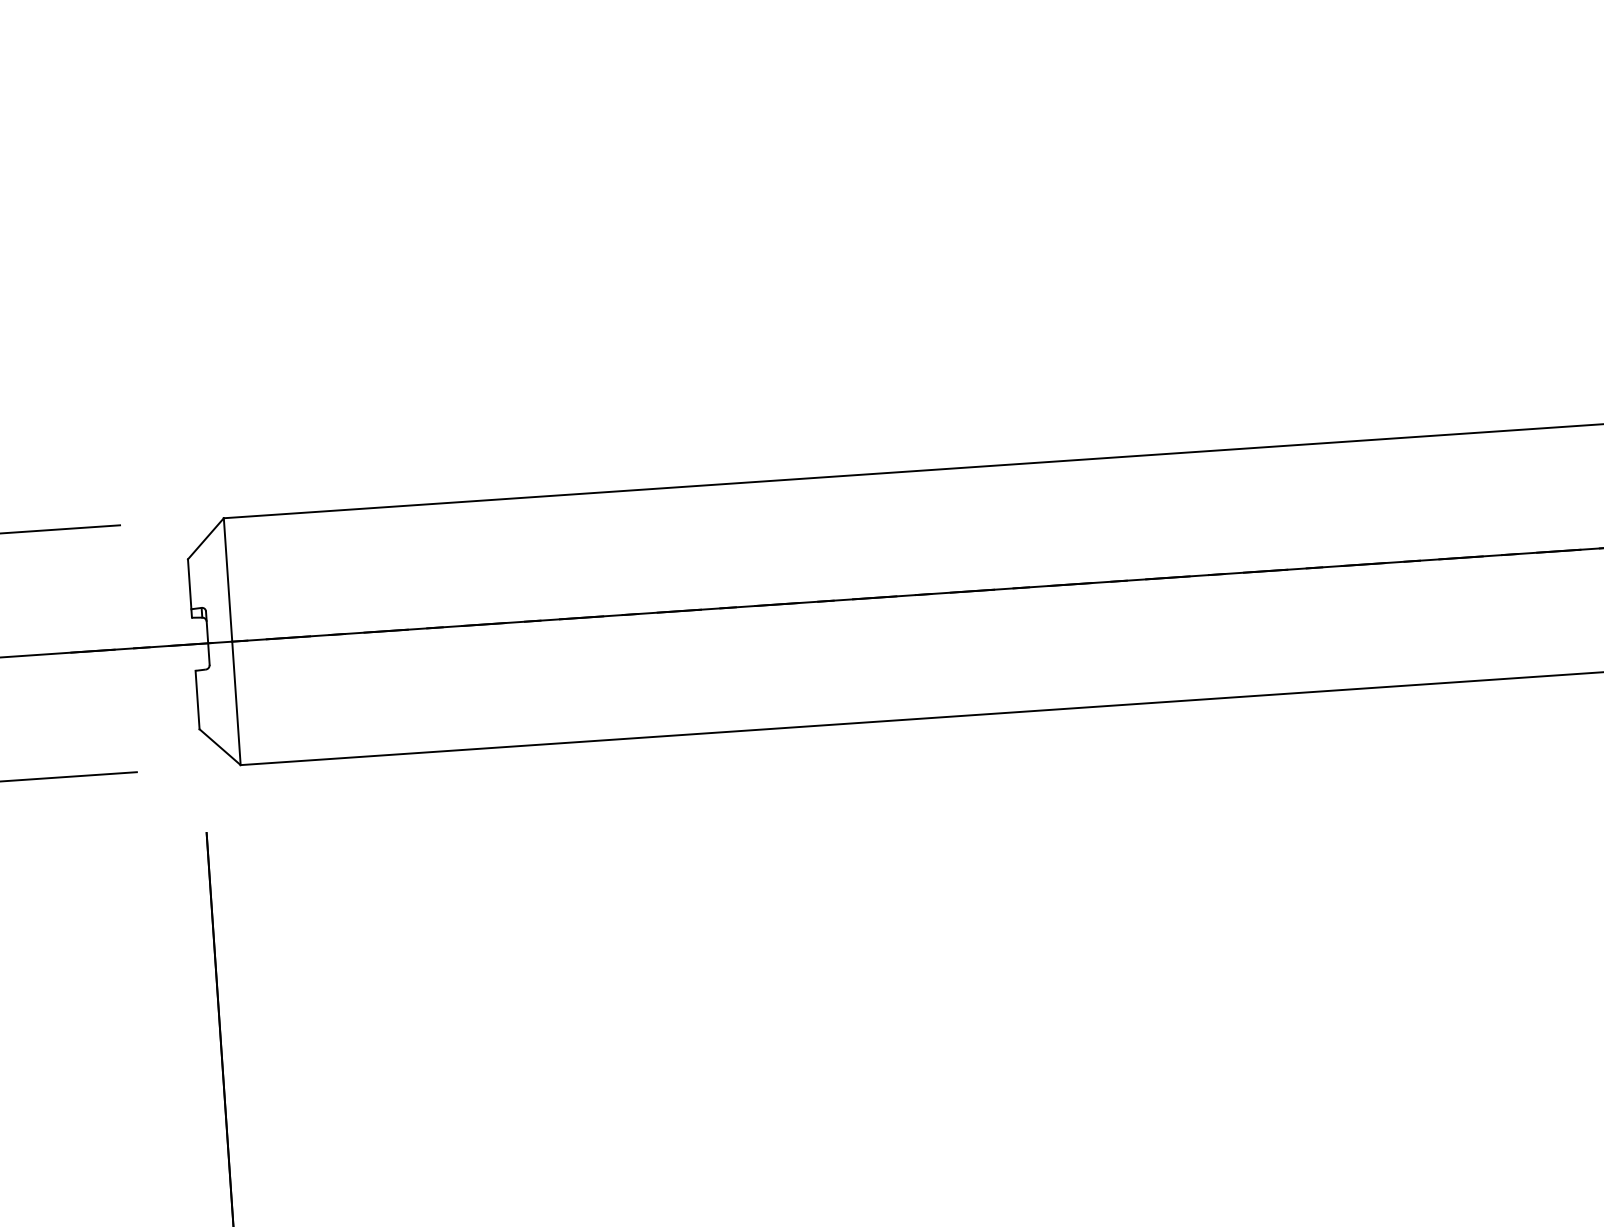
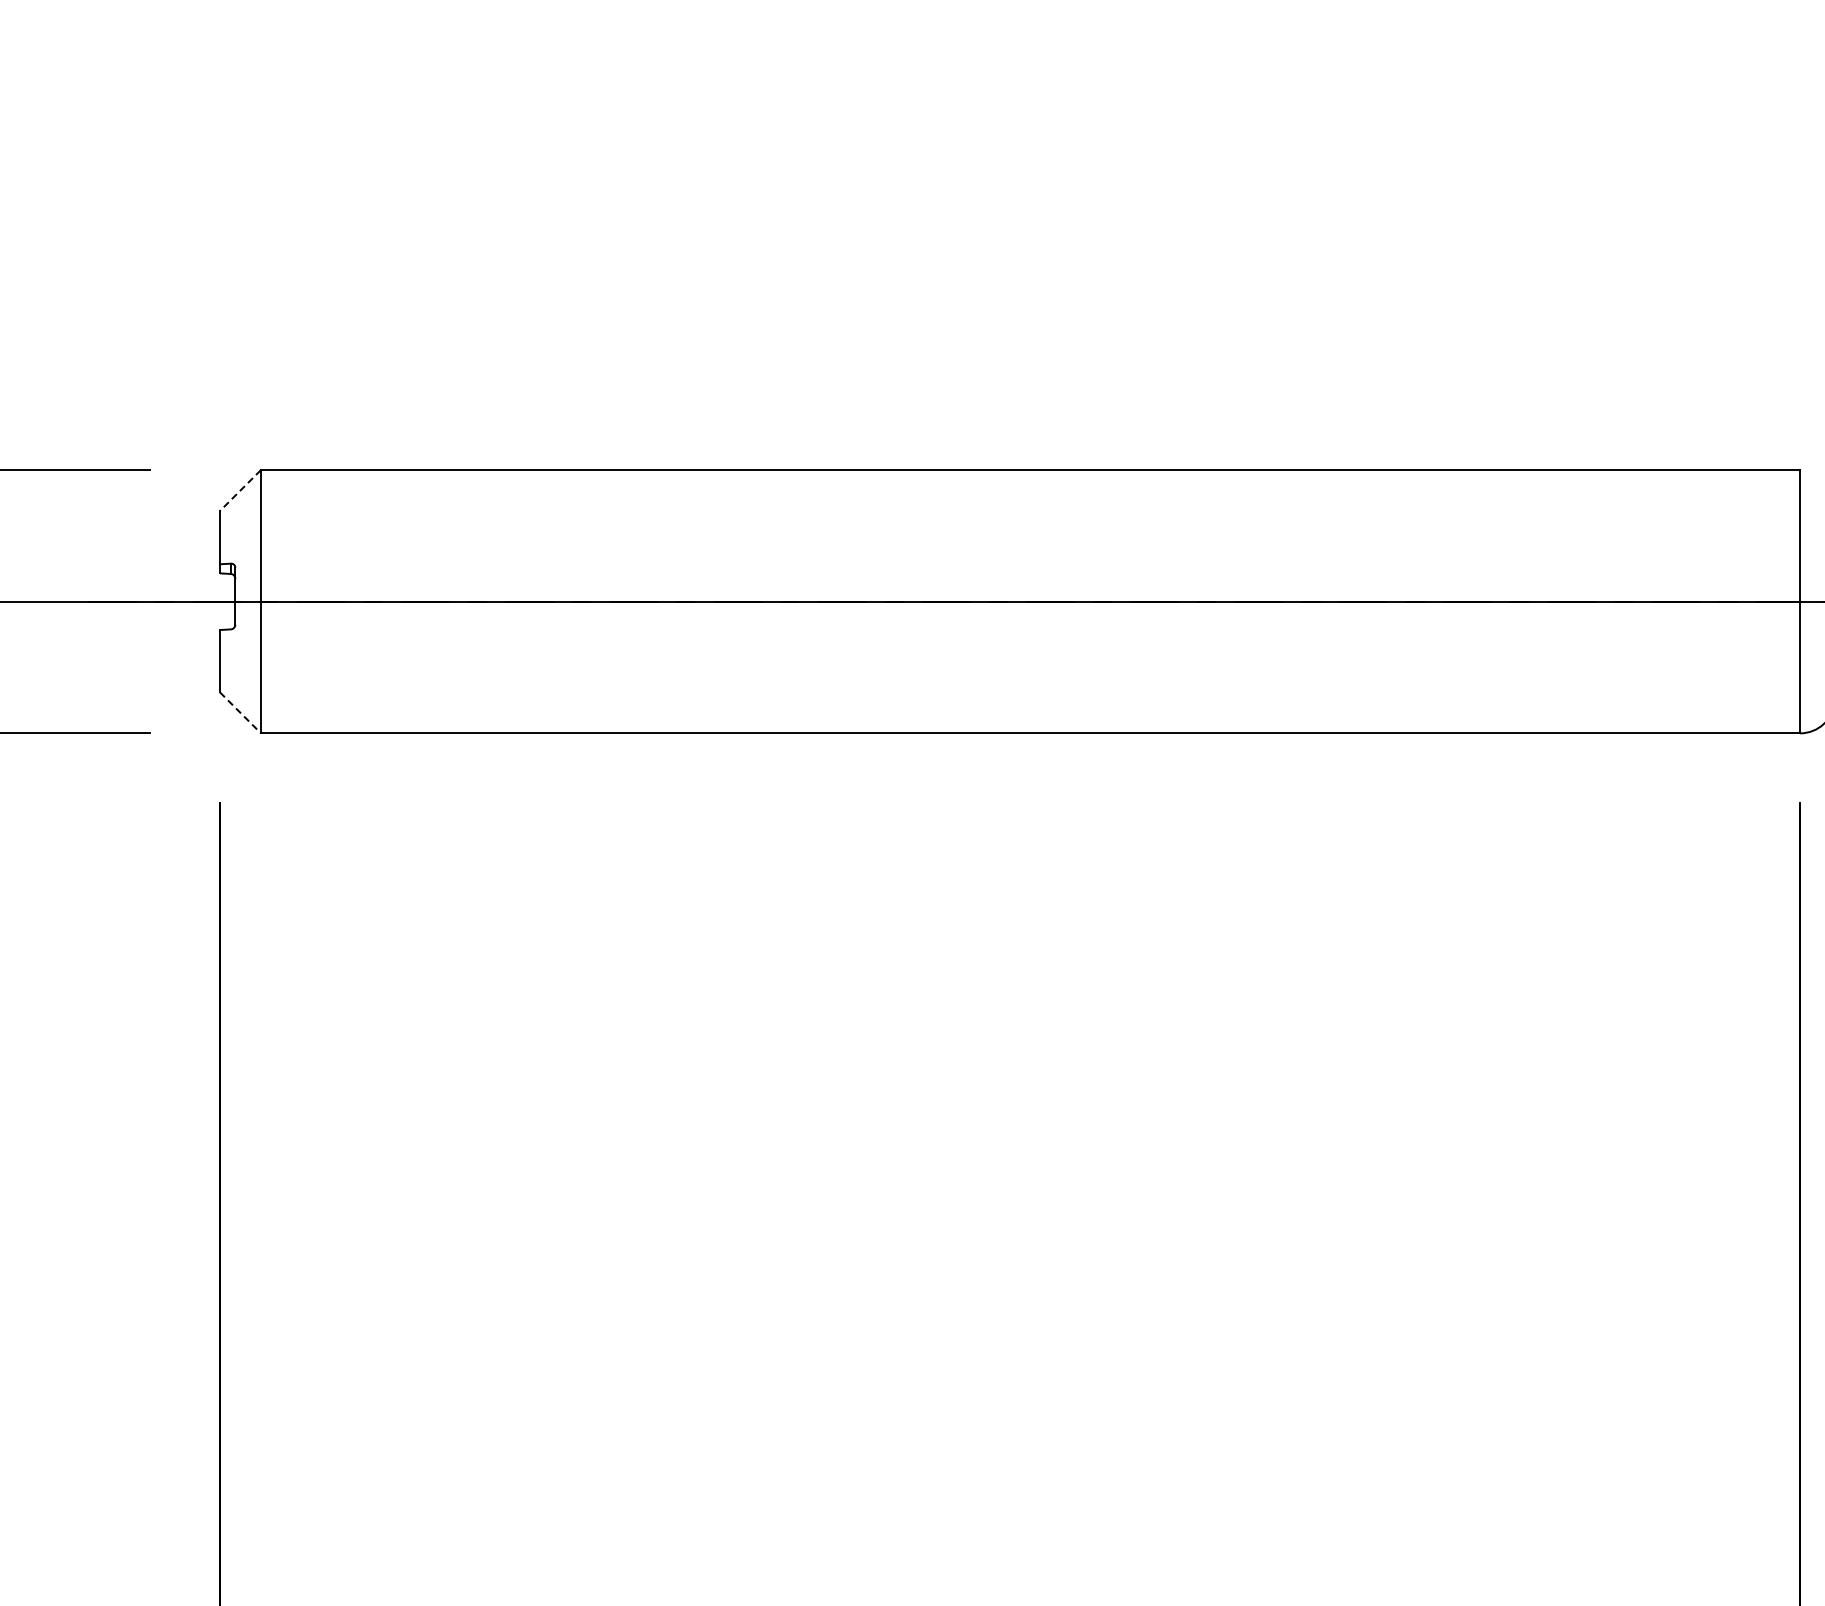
line: (205, 538) -> (240, 490), solid -> dashed
line: (220, 747) -> (240, 713), solid -> dashed

